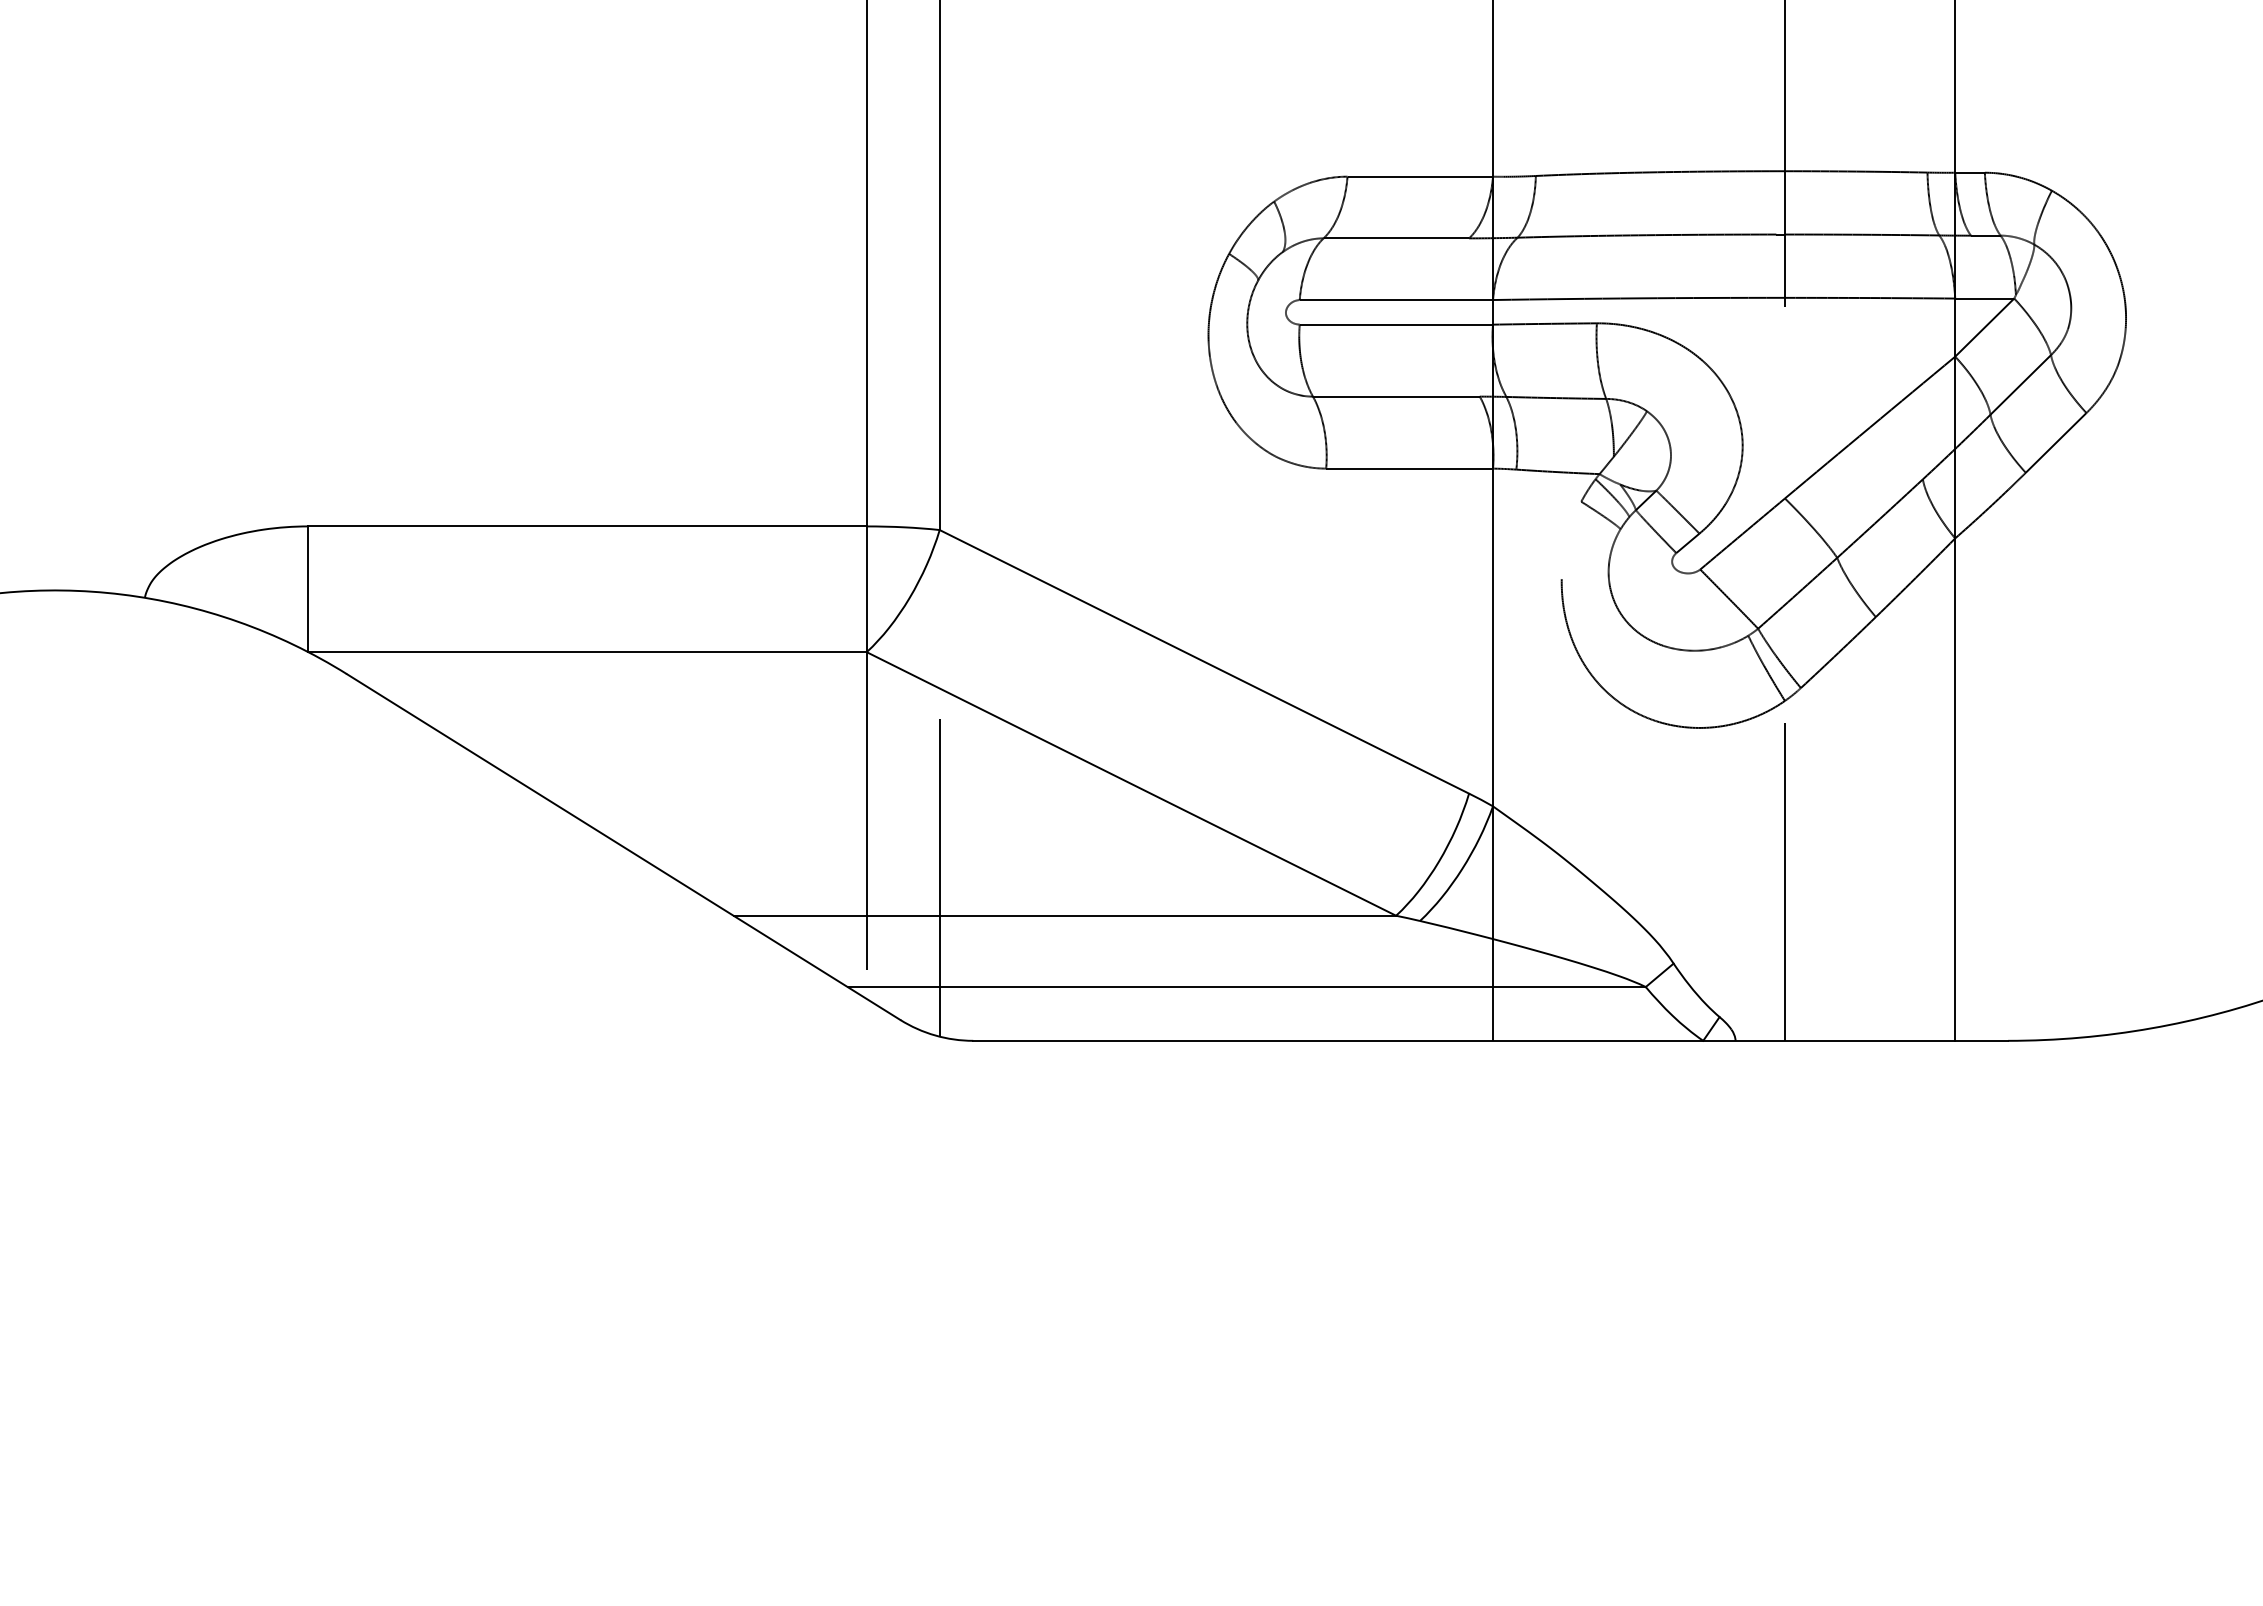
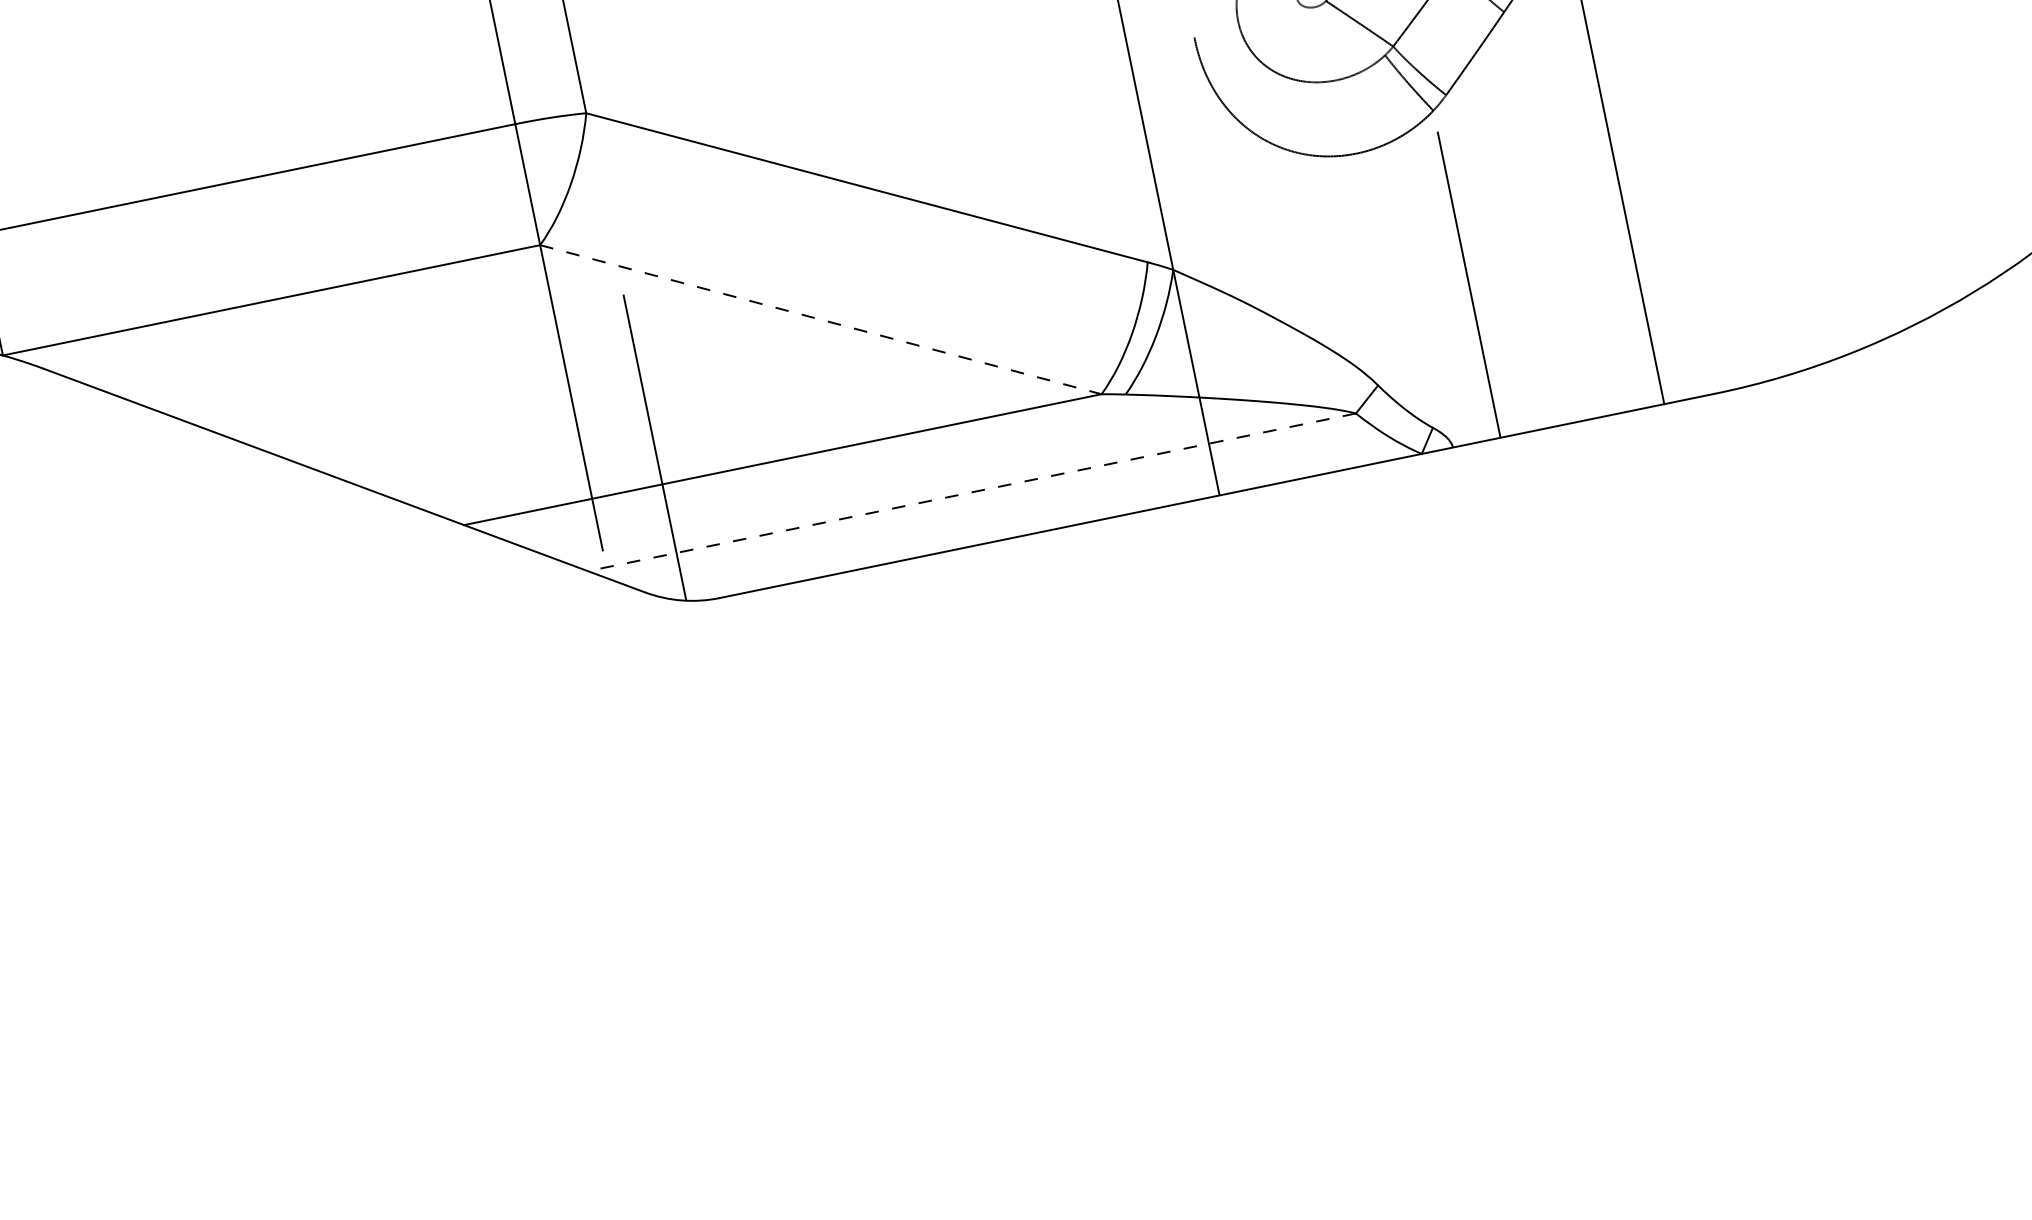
line: (1131, 783) -> (820, 319), solid -> dashed
line: (1246, 987) -> (971, 492), solid -> dashed

